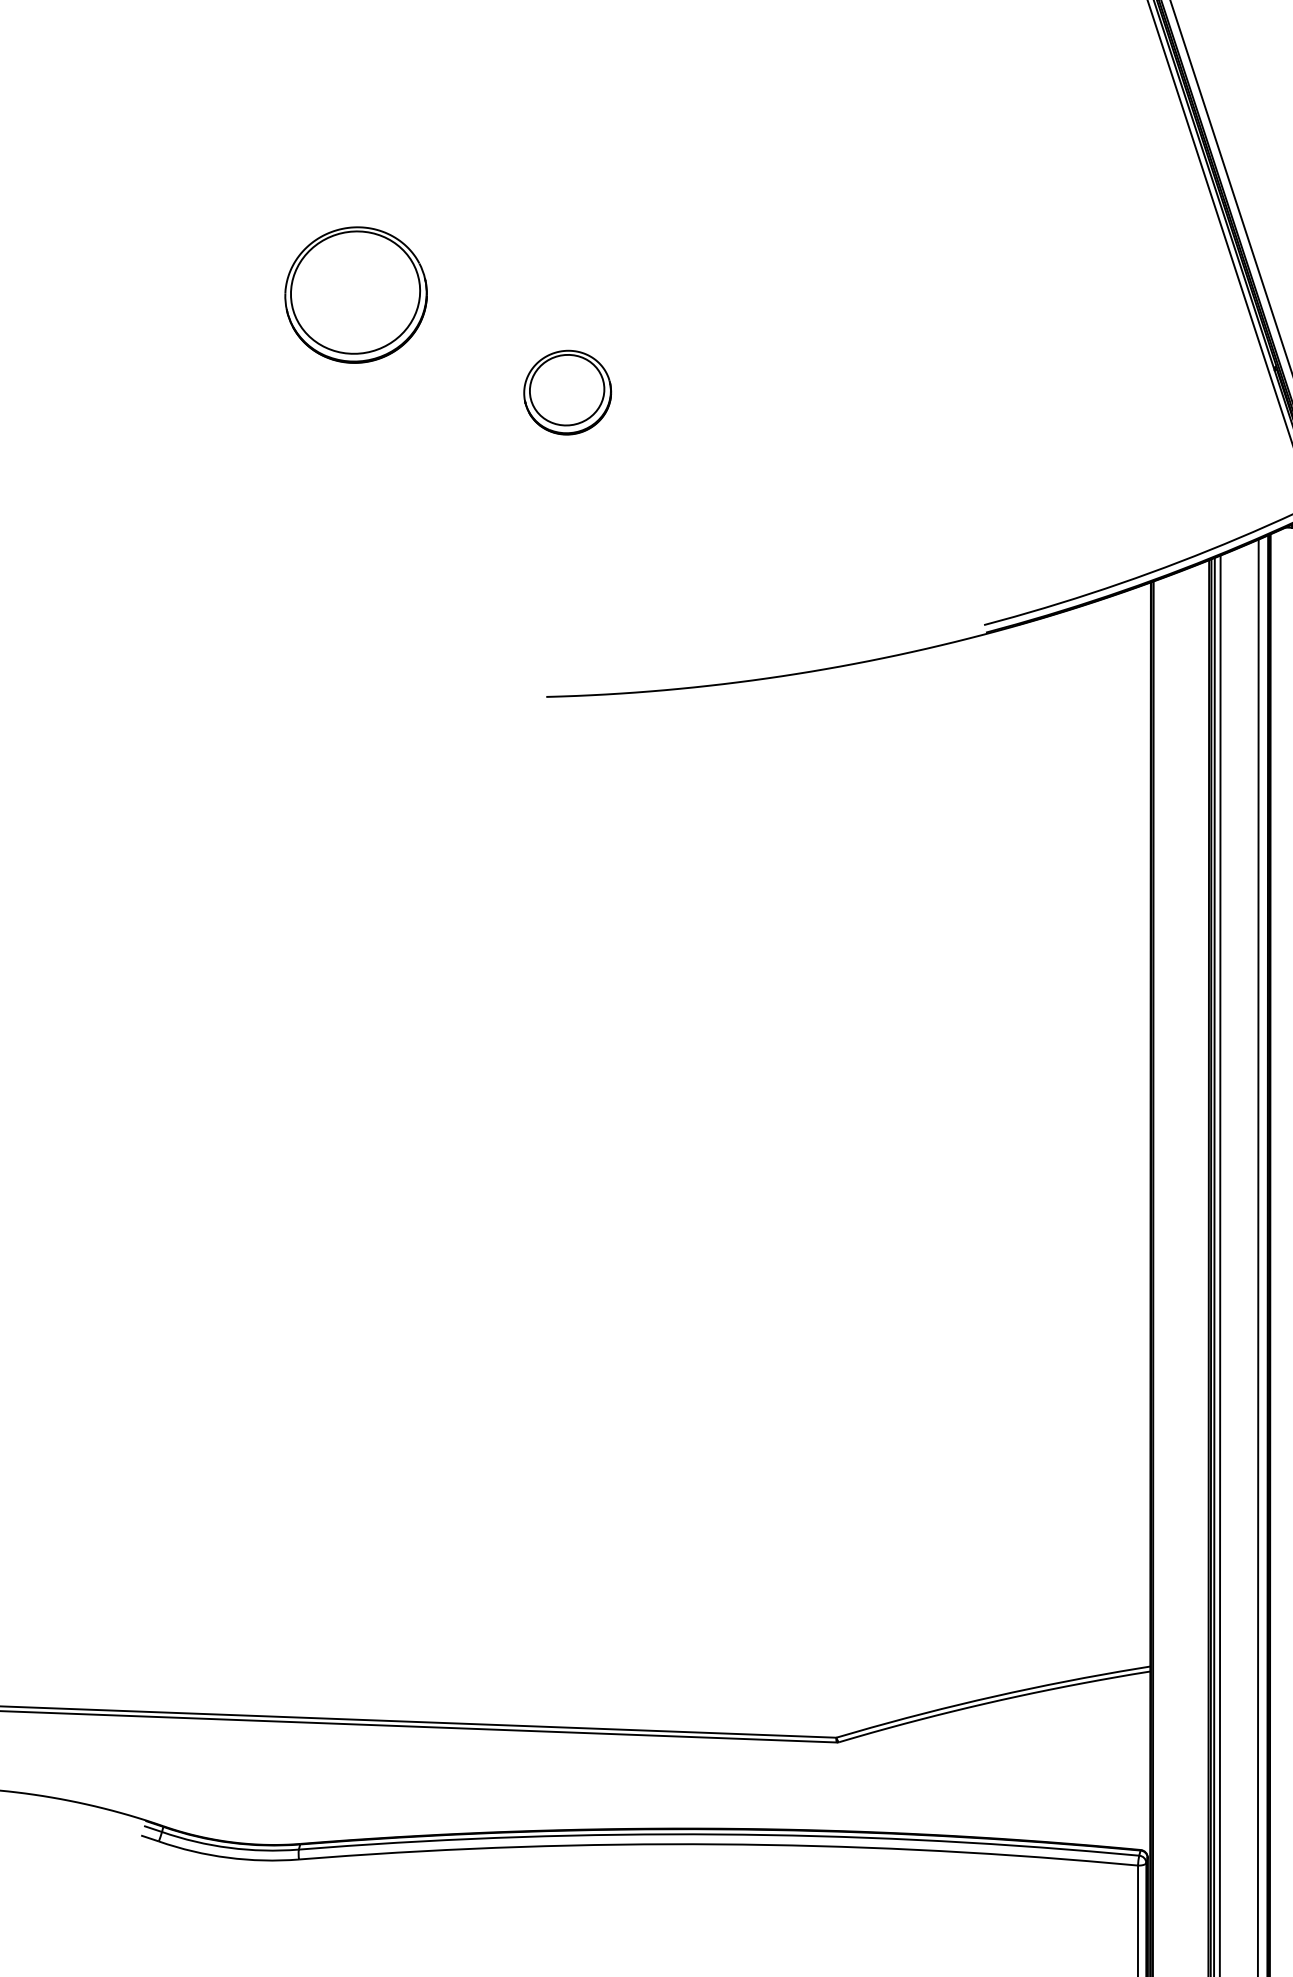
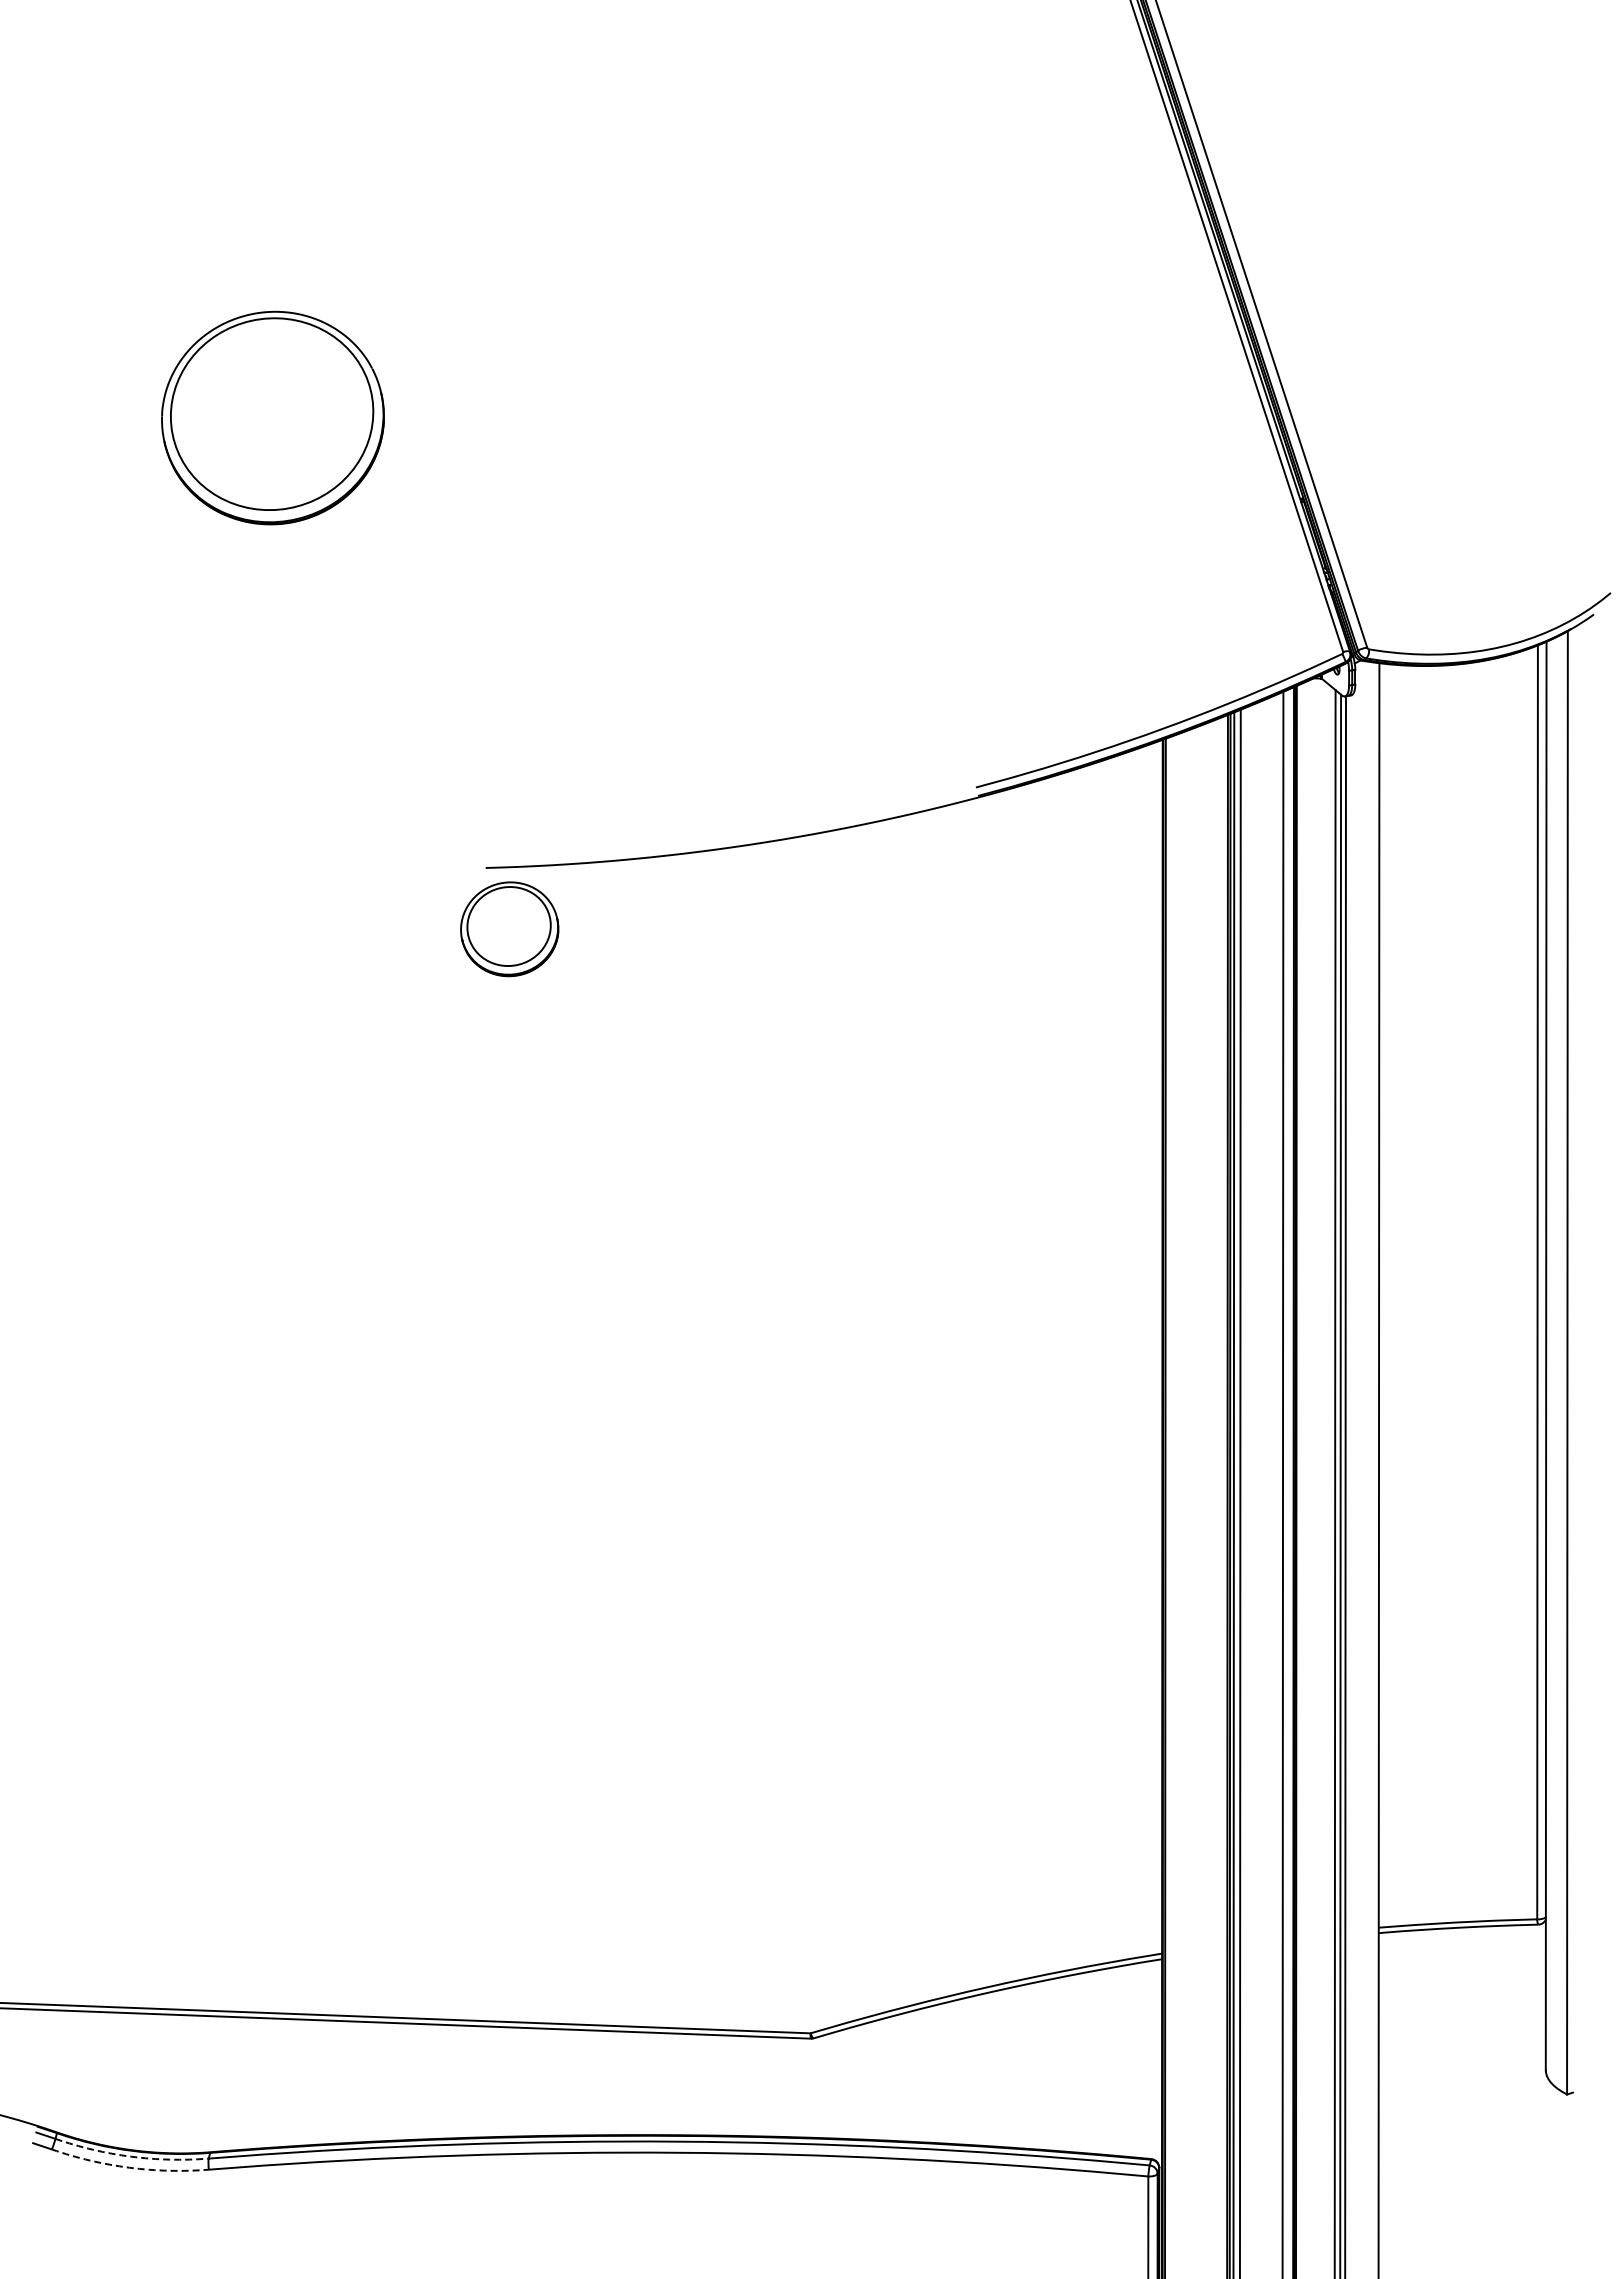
part: (355, 294) -> (272, 417), size x1.4
part: (567, 392) -> (509, 929), moved
arc: (229, 1847) -> (131, 2156), solid -> dashed
arc: (228, 1857) -> (129, 2167), solid -> dashed

